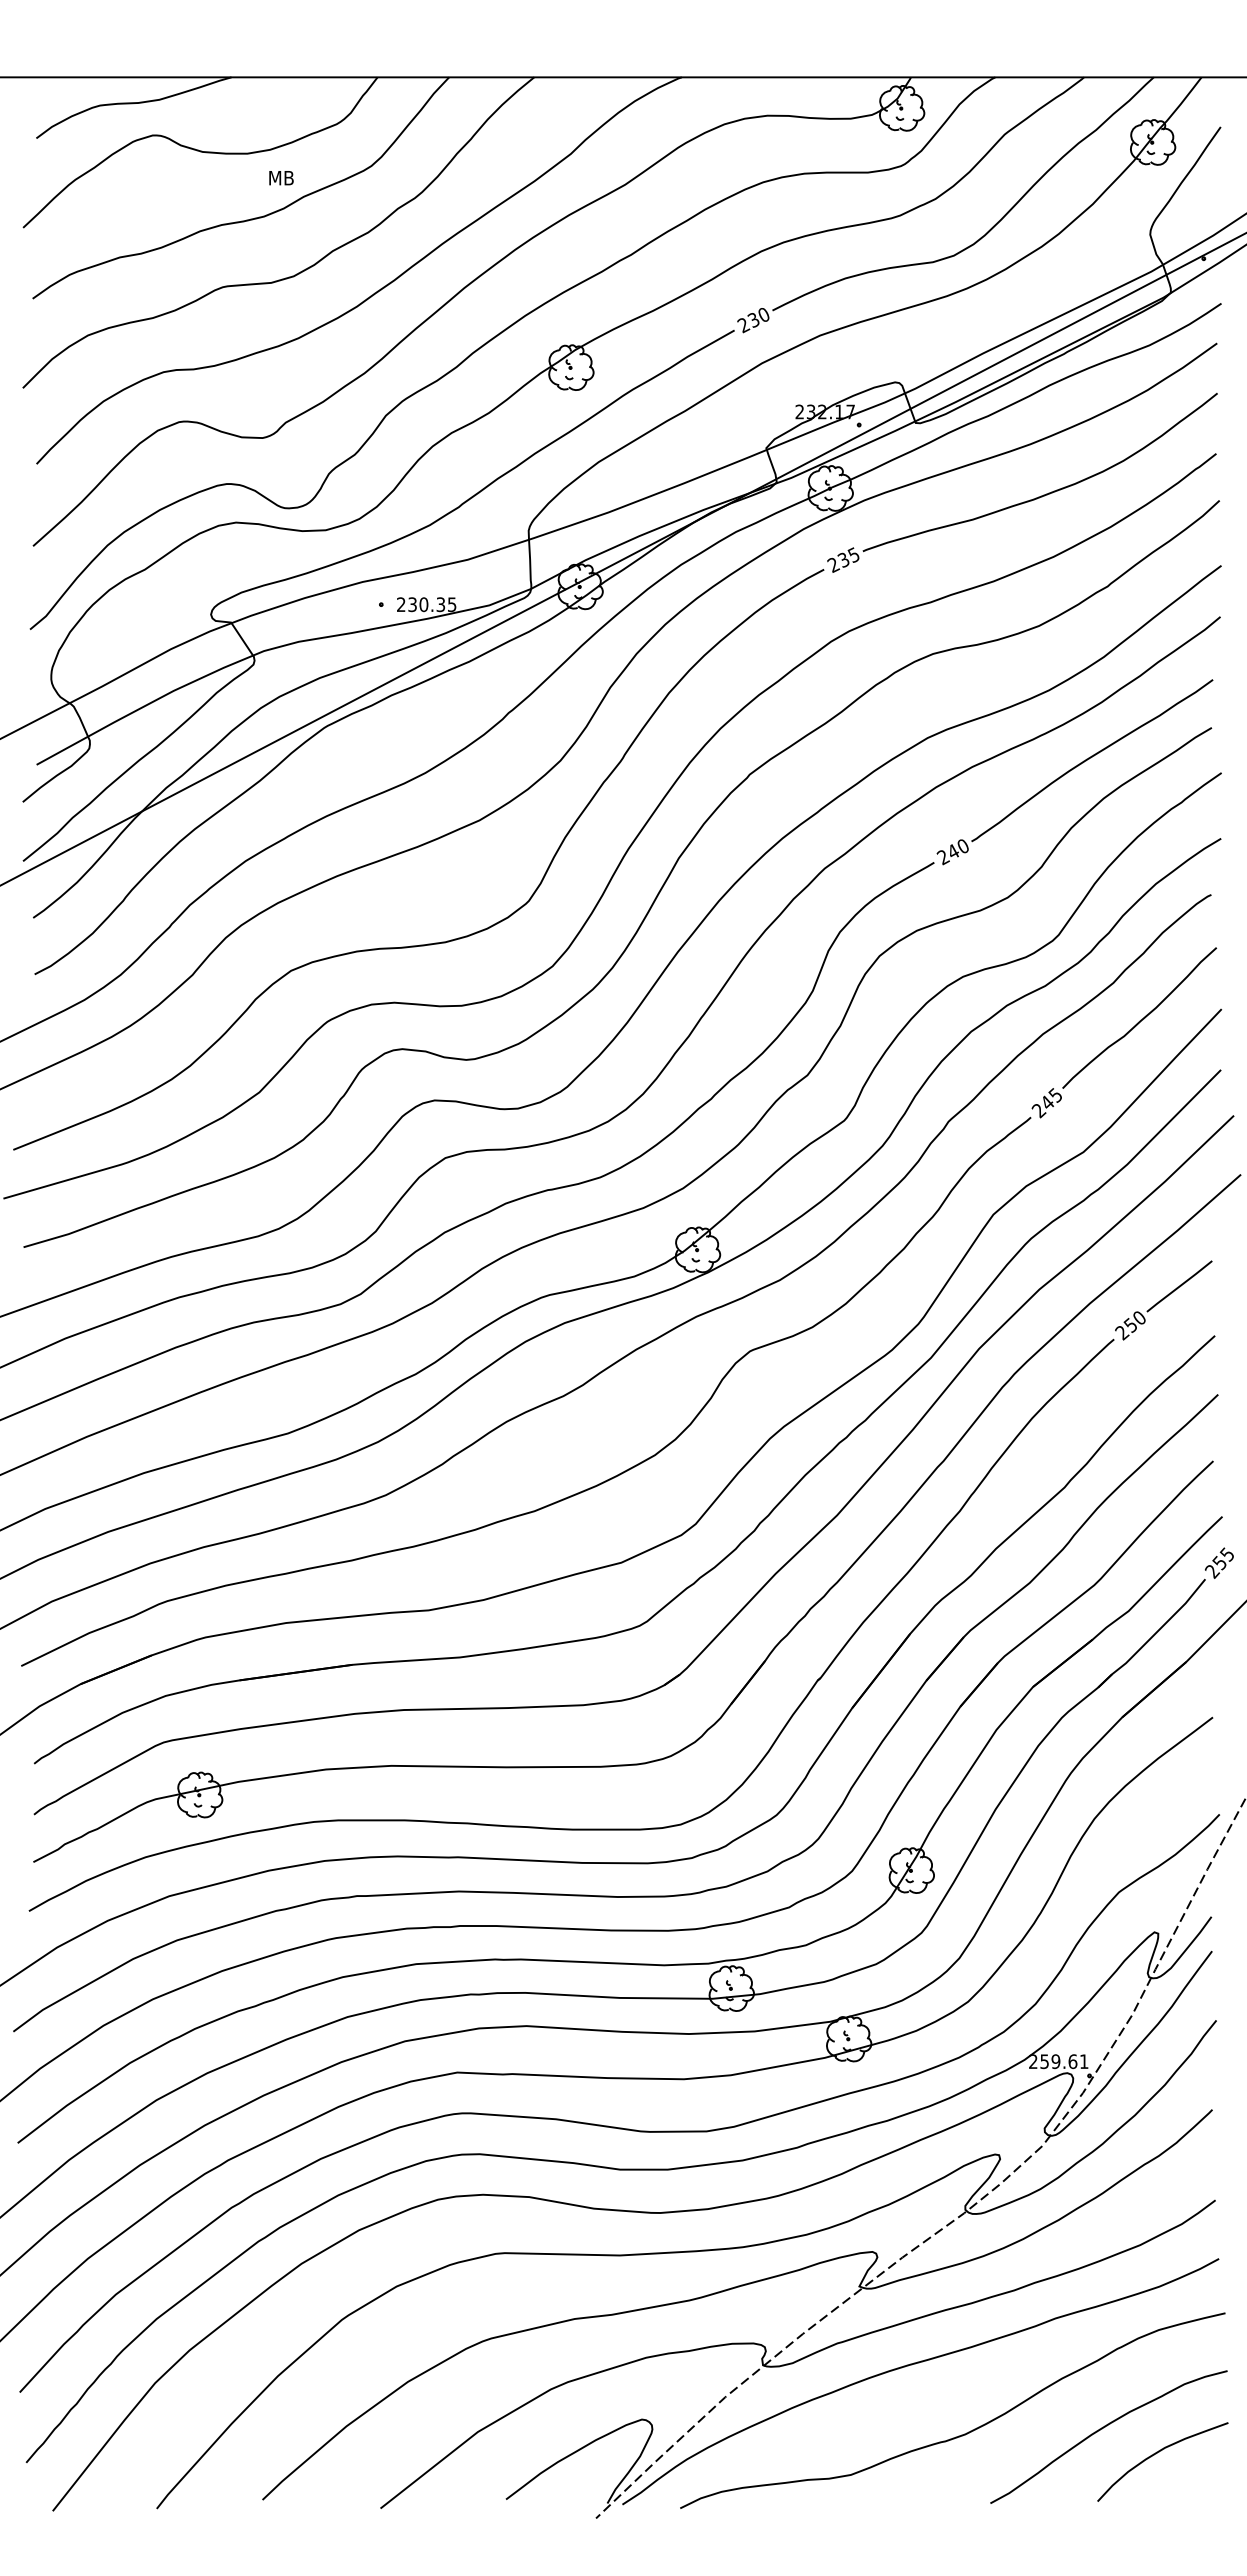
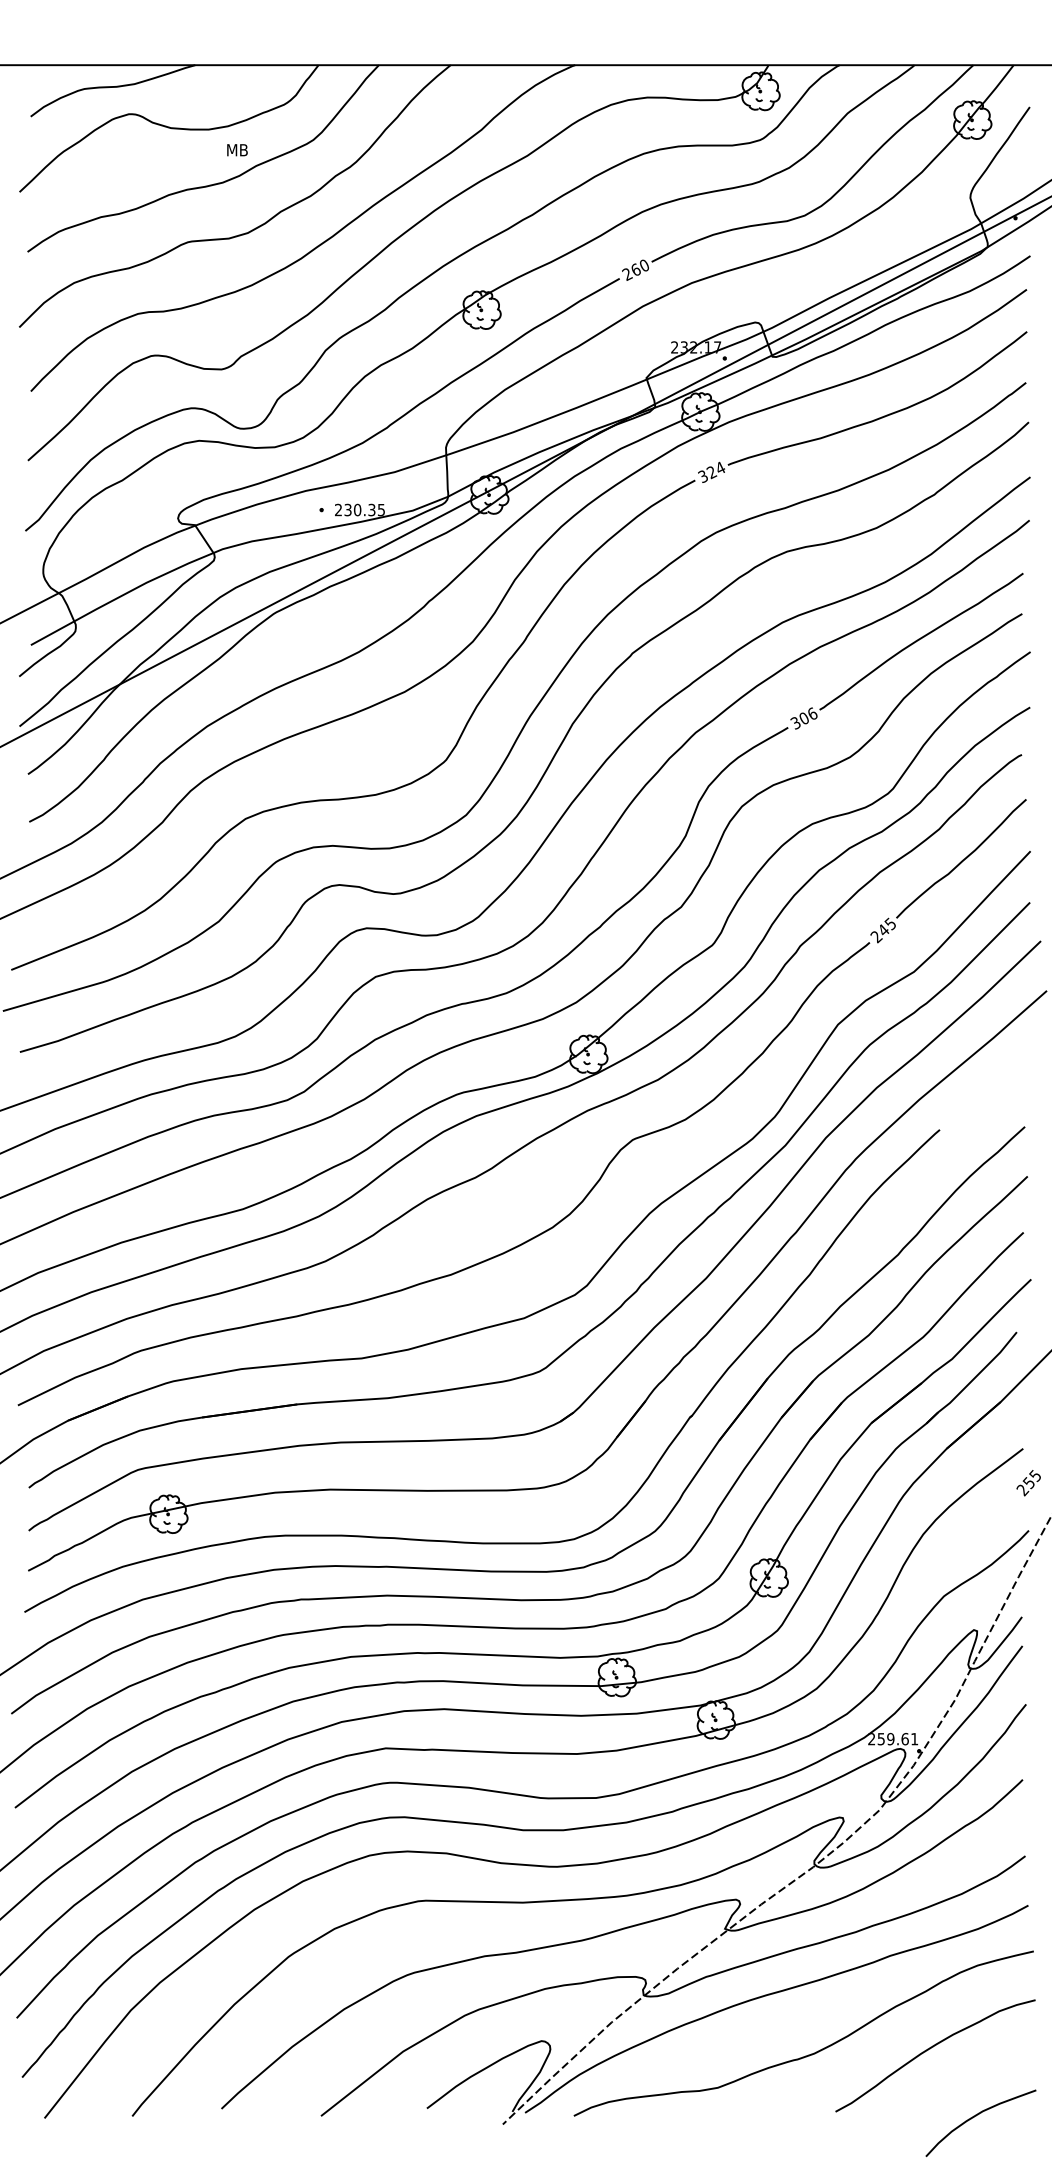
text: (753, 319) -> (635, 269), 230 -> 260
text: (843, 559) -> (711, 471), 235 -> 324
text: (952, 851) -> (803, 718), 240 -> 306
part: (1163, 1300) -> (981, 1097), removed
text: (1219, 1562) -> (1028, 1482), moved
curve: (1156, 2454) -> (975, 2116), moved

